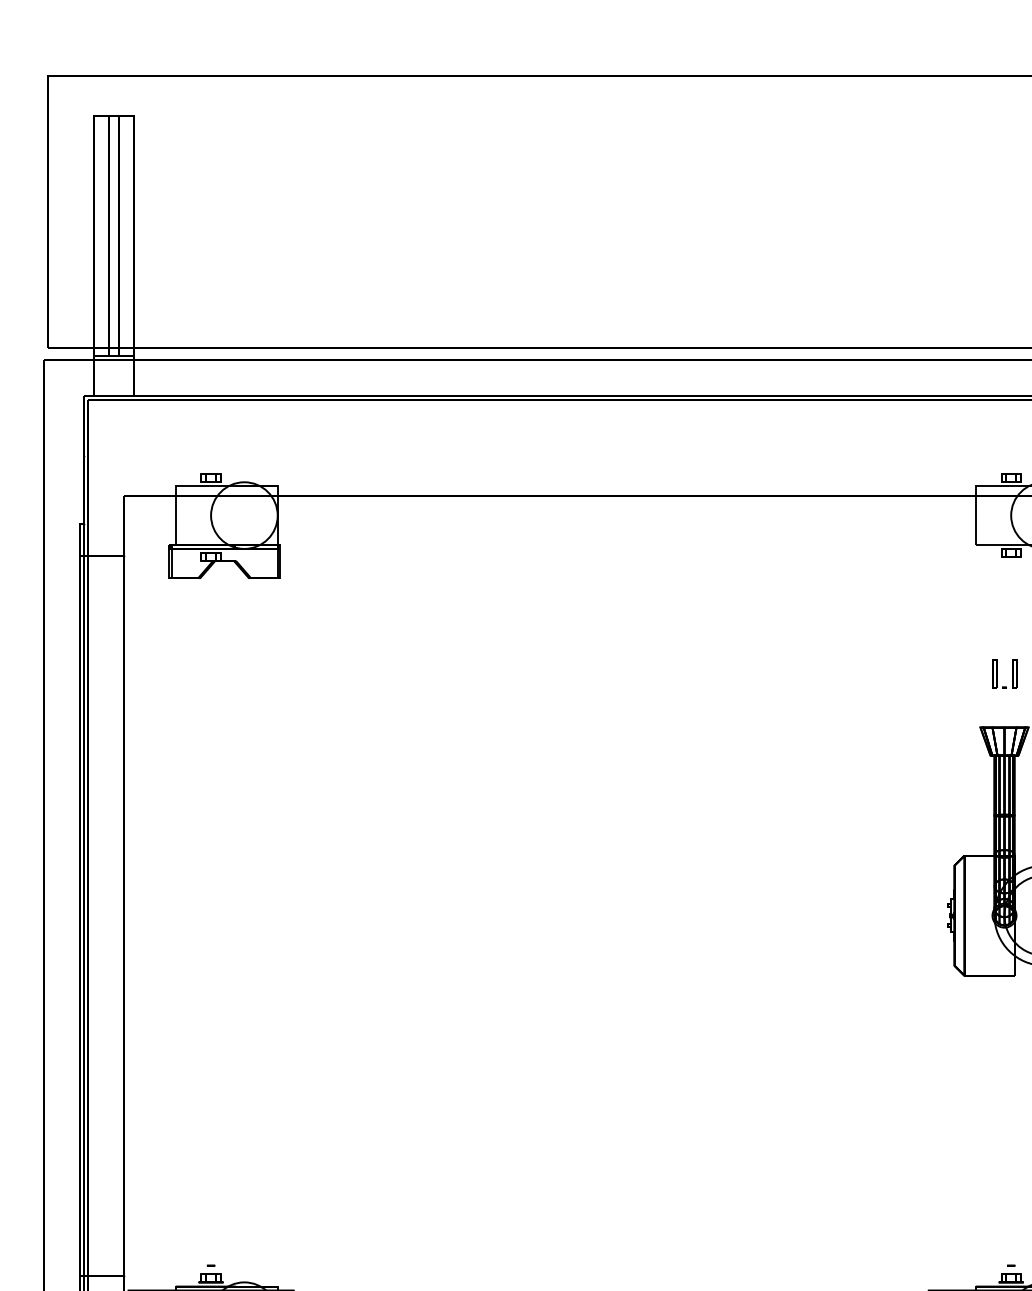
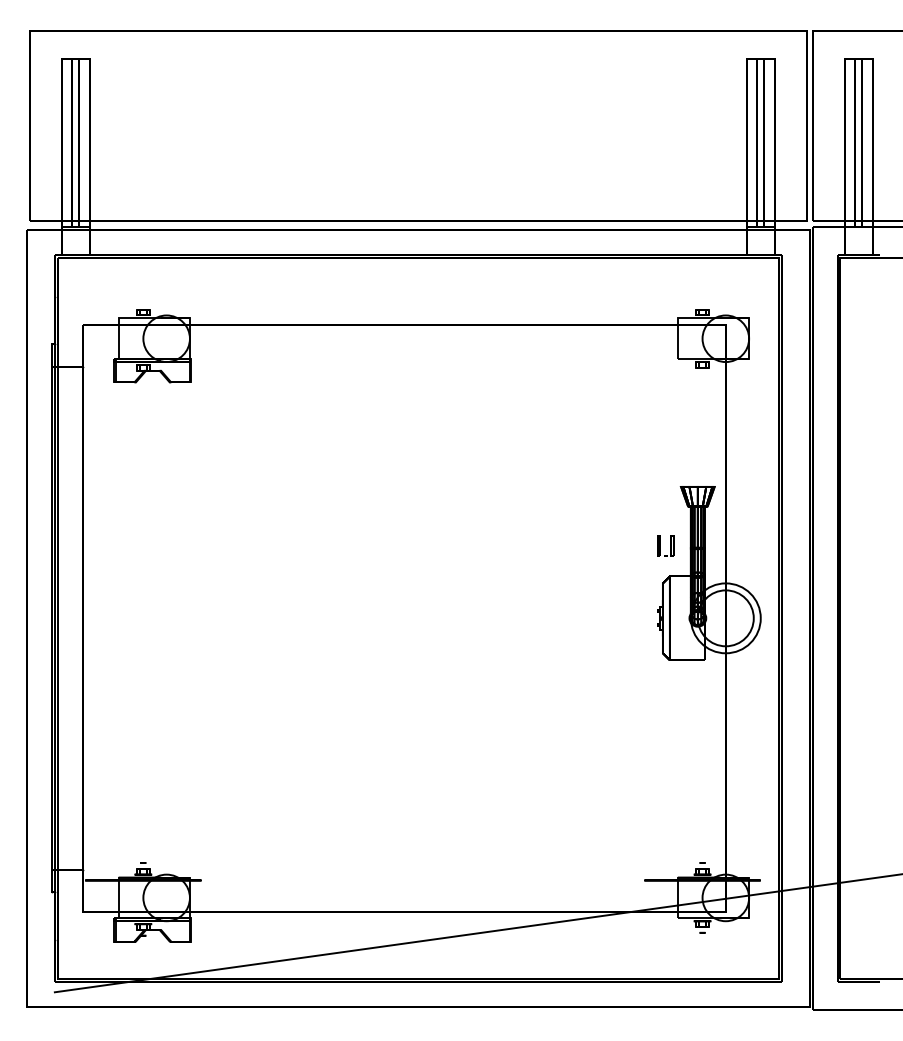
part: (1003, 672) -> (665, 545), moved

